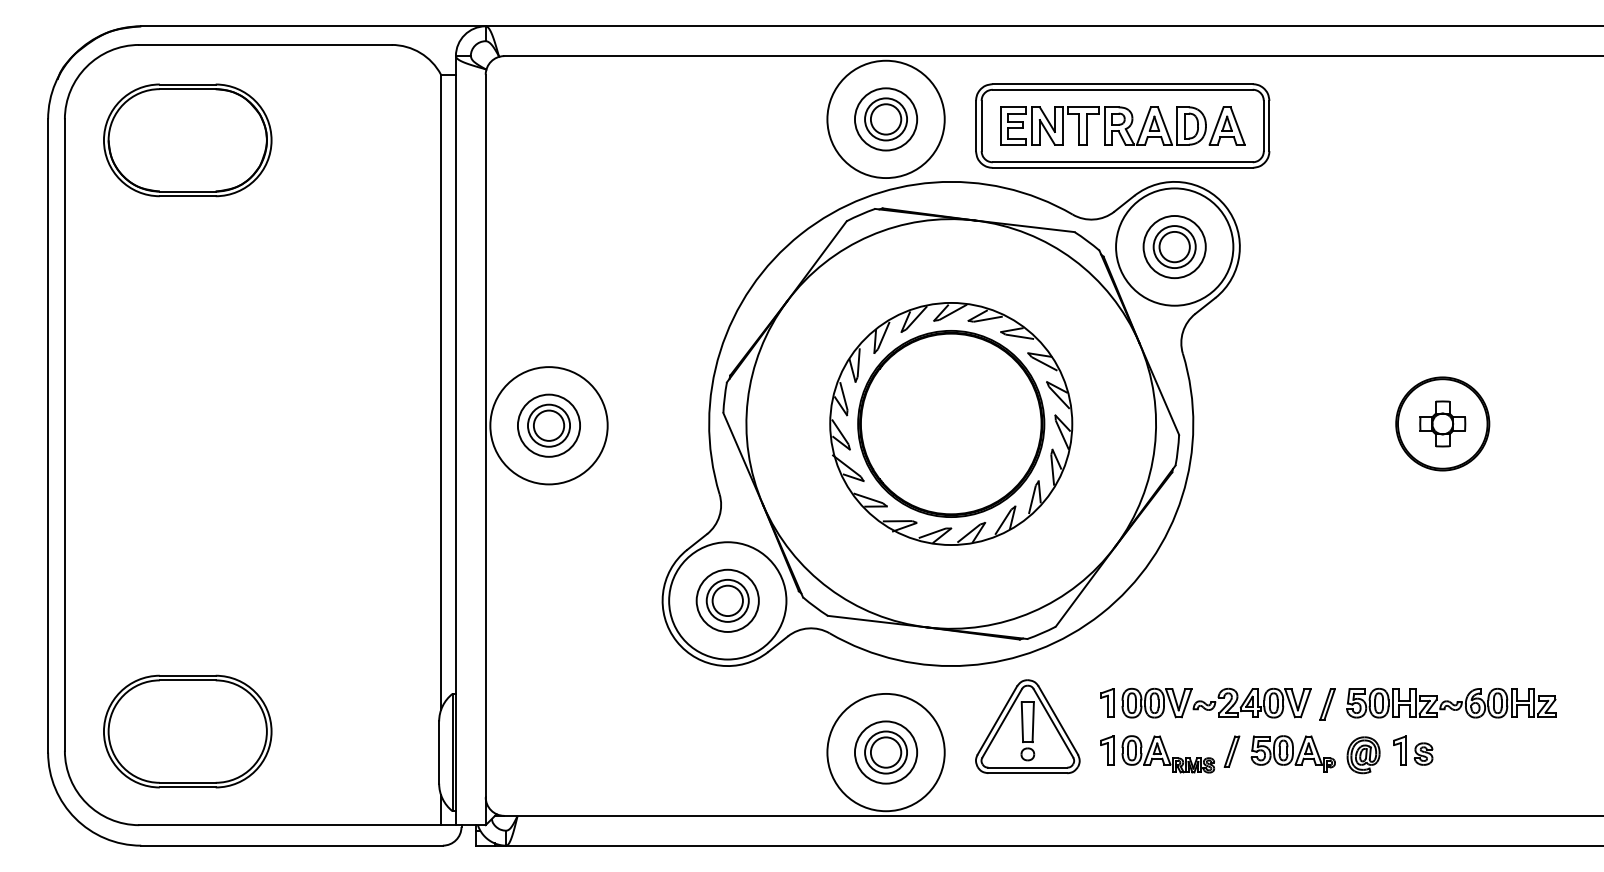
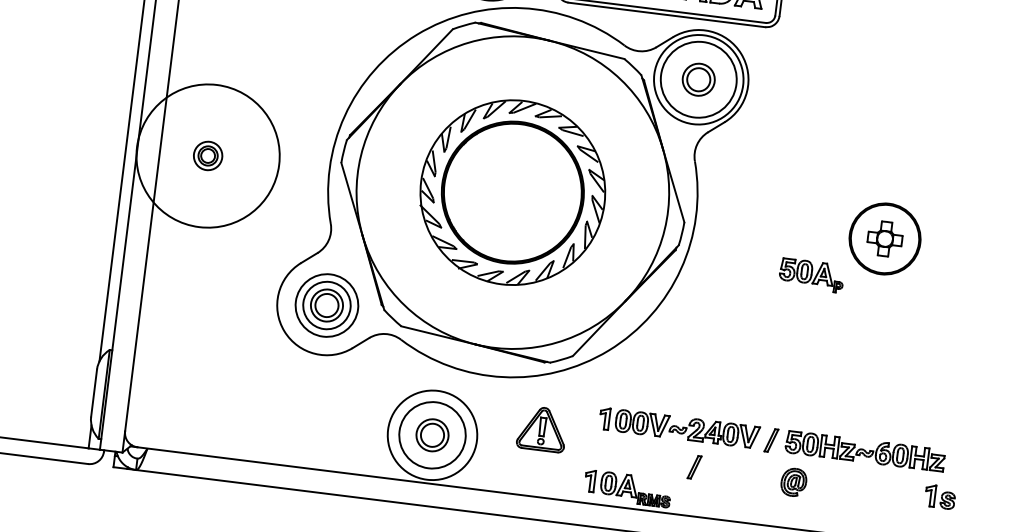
circle: (1174, 246) -> (698, 79), size x1.6
circle: (548, 425) -> (207, 155), size x1.6
part: (548, 425) -> (207, 155), size x0.6
circle: (727, 600) -> (326, 305), size x0.7
part: (1027, 726) -> (542, 428), size x0.6
part: (1413, 750) -> (940, 497), moved
circle: (885, 752) -> (432, 435), size x1.4
part: (1292, 753) -> (811, 274), moved
part: (1157, 754) -> (627, 488), moved

